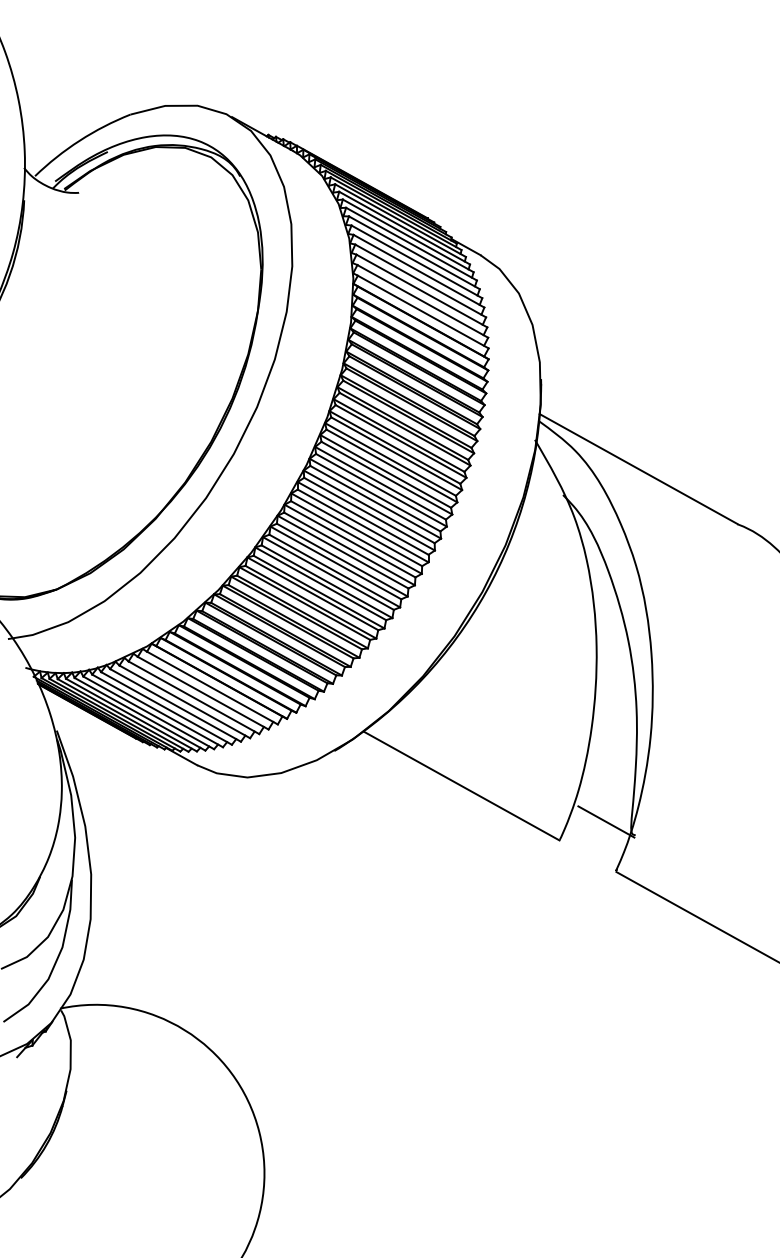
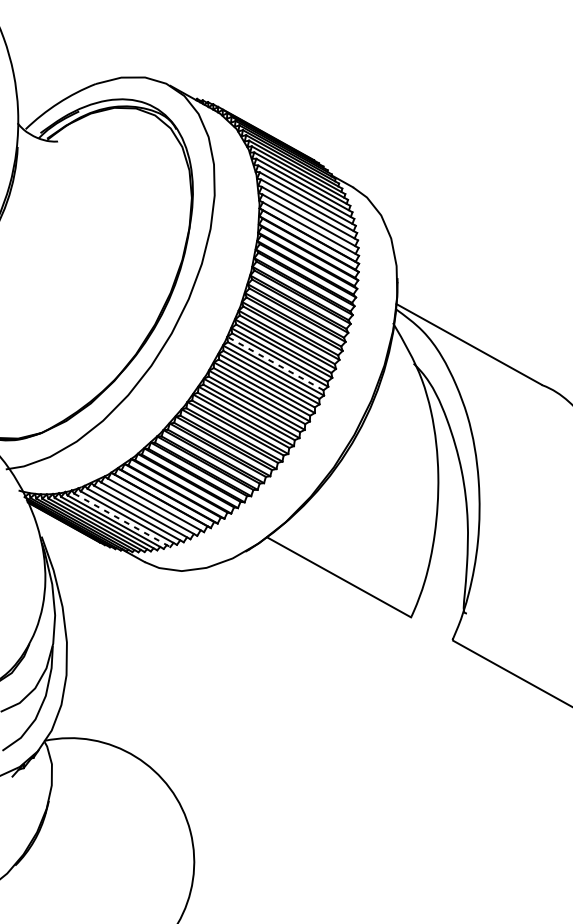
line: (375, 495) -> (275, 363), solid -> dashed
line: (166, 708) -> (122, 520), solid -> dashed
line: (606, 821) -> (445, 603), removed

